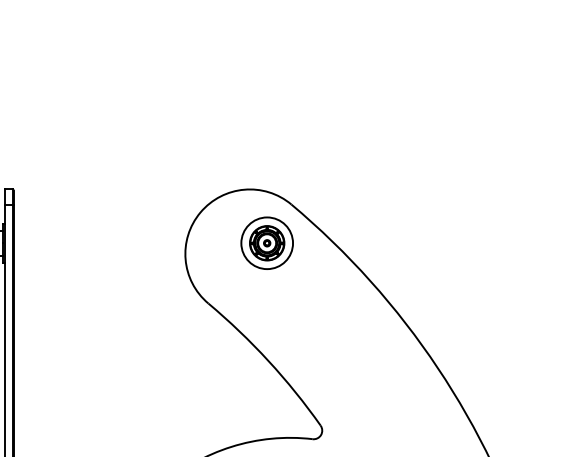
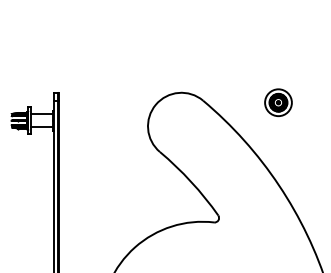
part: (267, 242) -> (278, 102), moved

